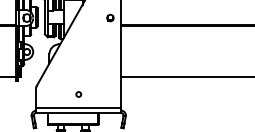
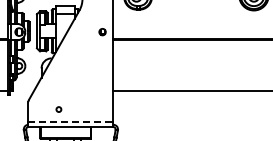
circle: (78, 94) -> (58, 109), moved
line: (79, 108) -> (71, 122), solid -> dashed

